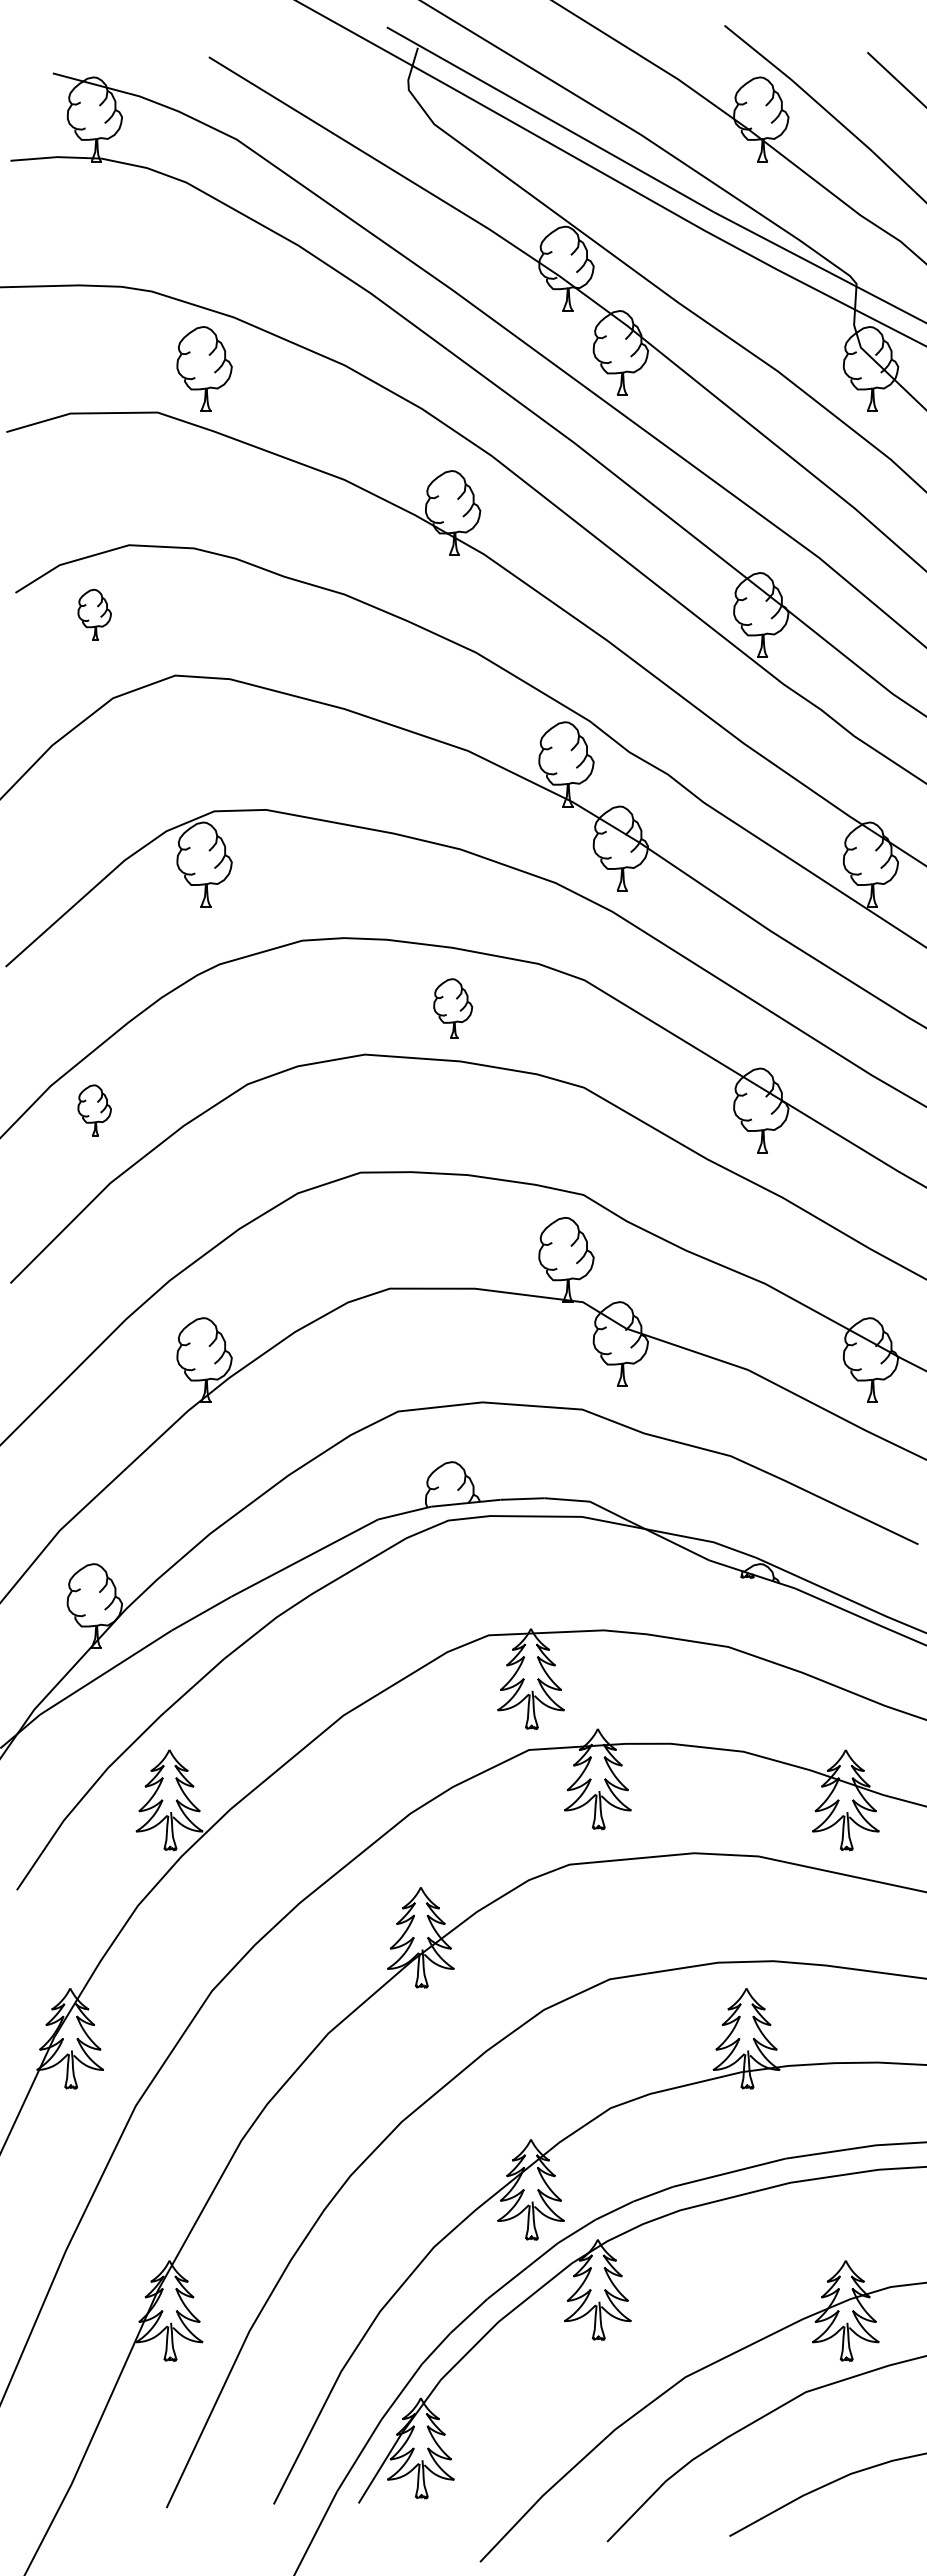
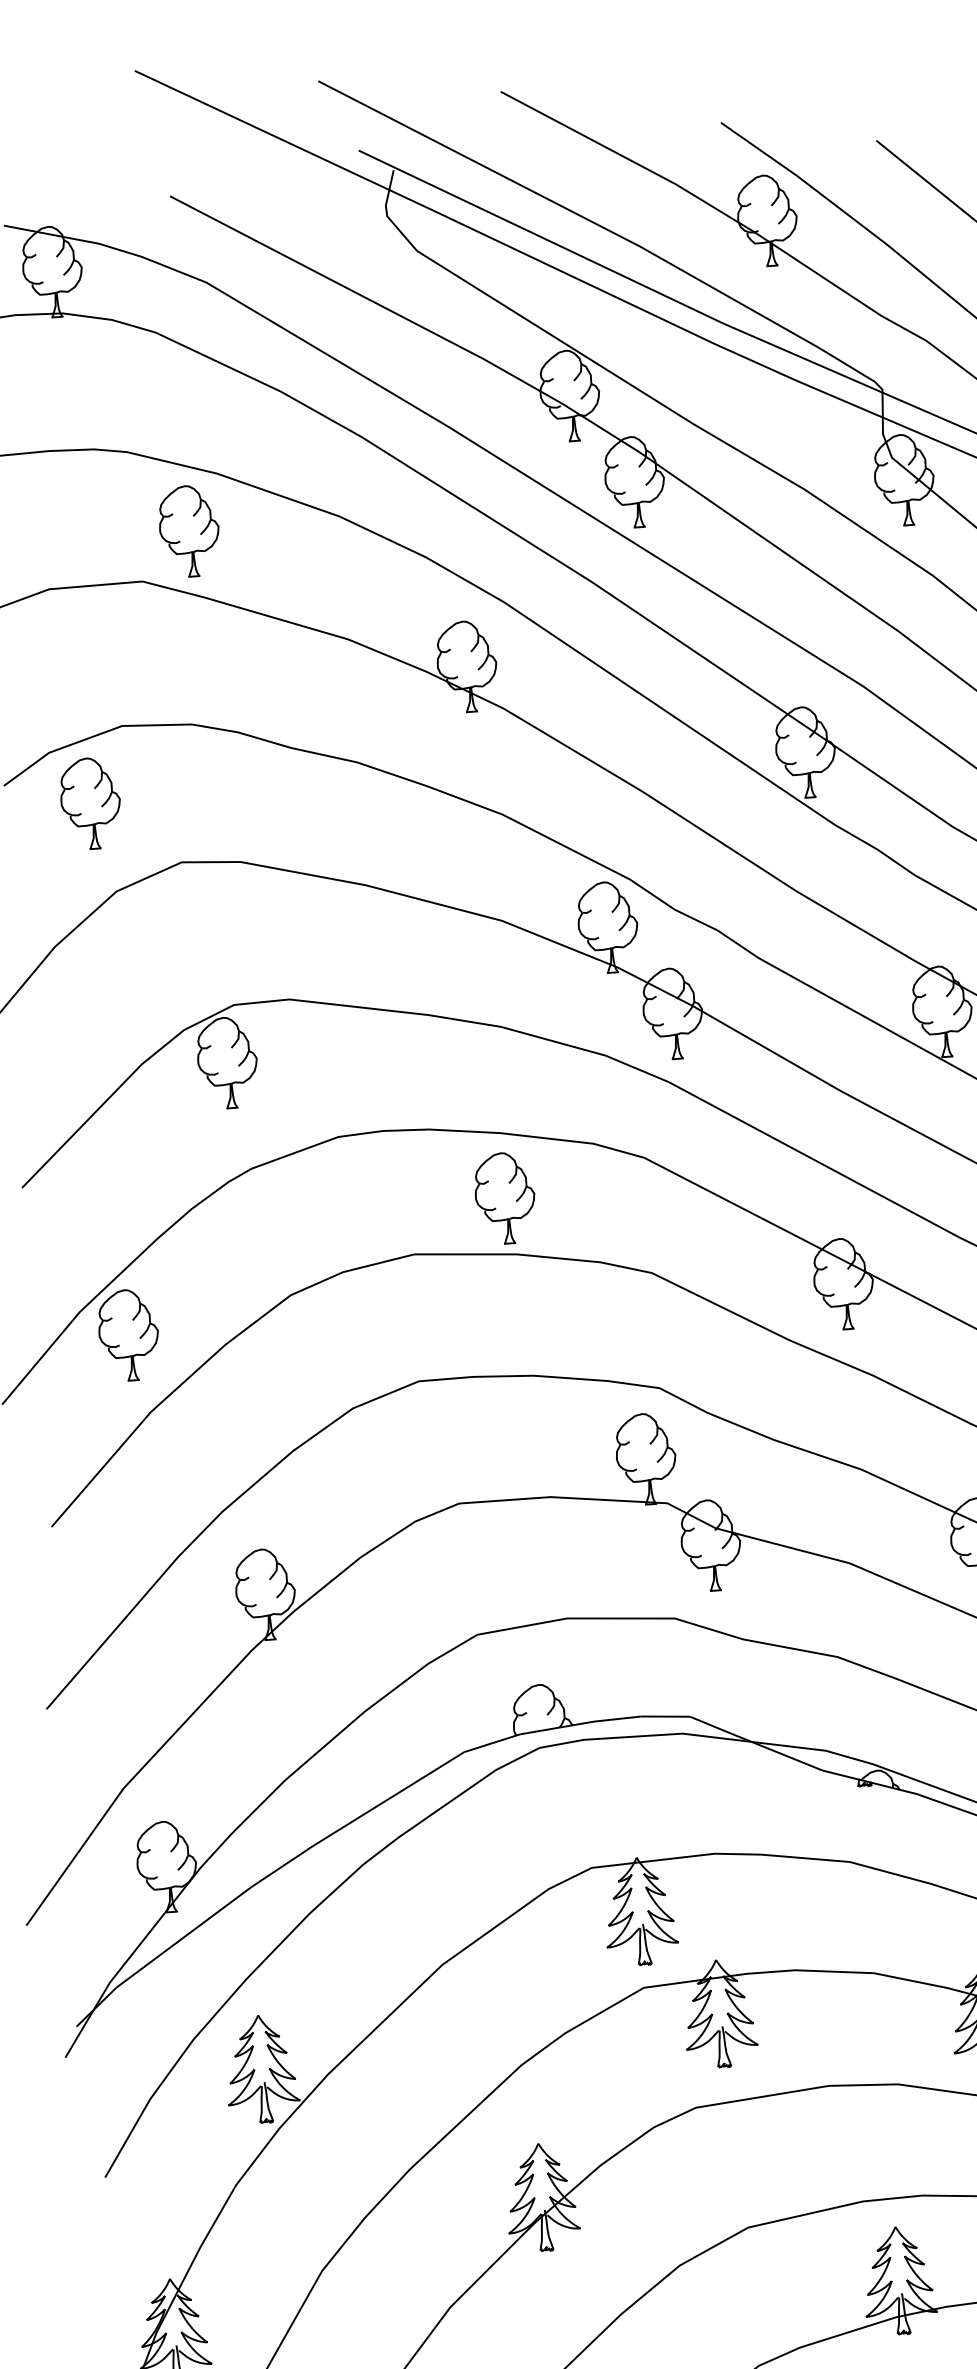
part: (94, 614) -> (90, 803), size x1.67
part: (453, 1008) -> (505, 1198), size x1.43
part: (94, 1110) -> (128, 1335), size x1.67

